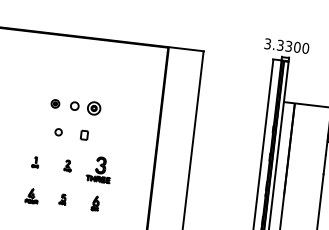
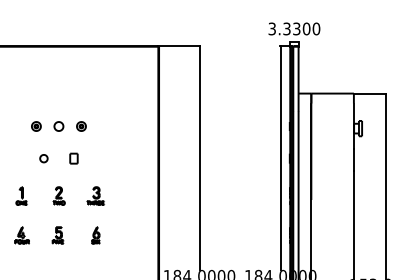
part: (94, 108) -> (81, 126), size x0.62
part: (35, 161) -> (21, 195), size x1.43
part: (67, 165) -> (58, 195), size x1.43
part: (99, 169) -> (95, 195), size x0.62
part: (62, 199) -> (57, 235), size x1.43

